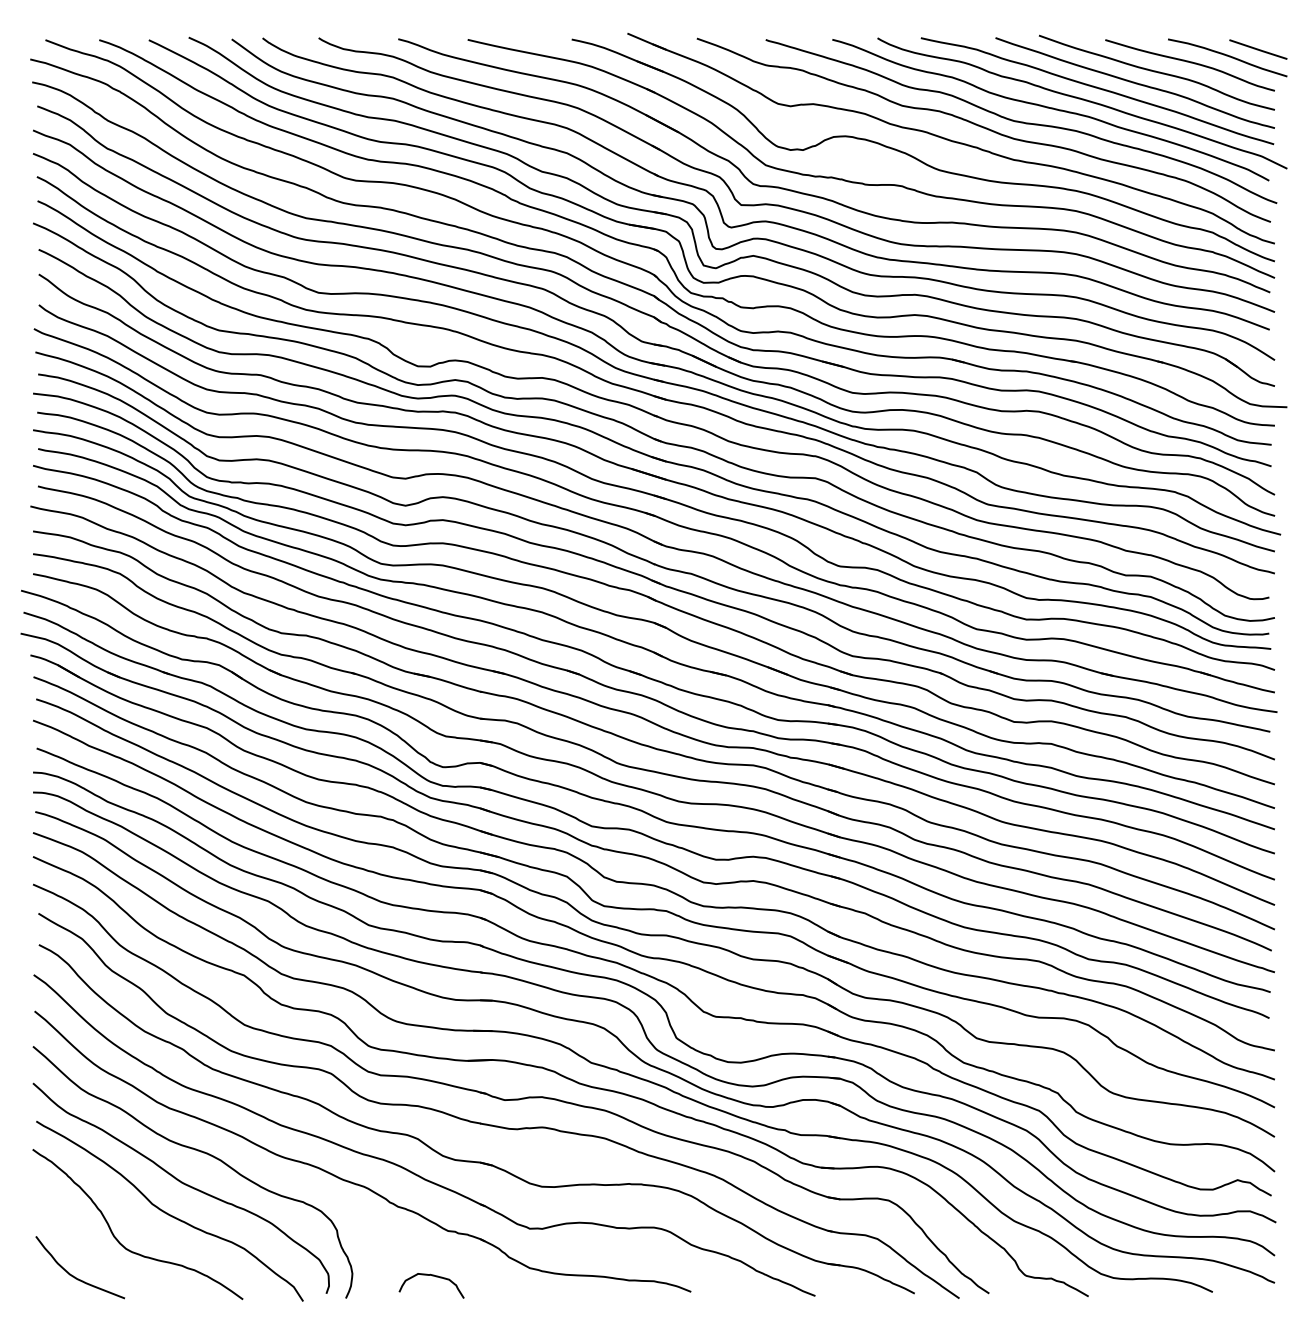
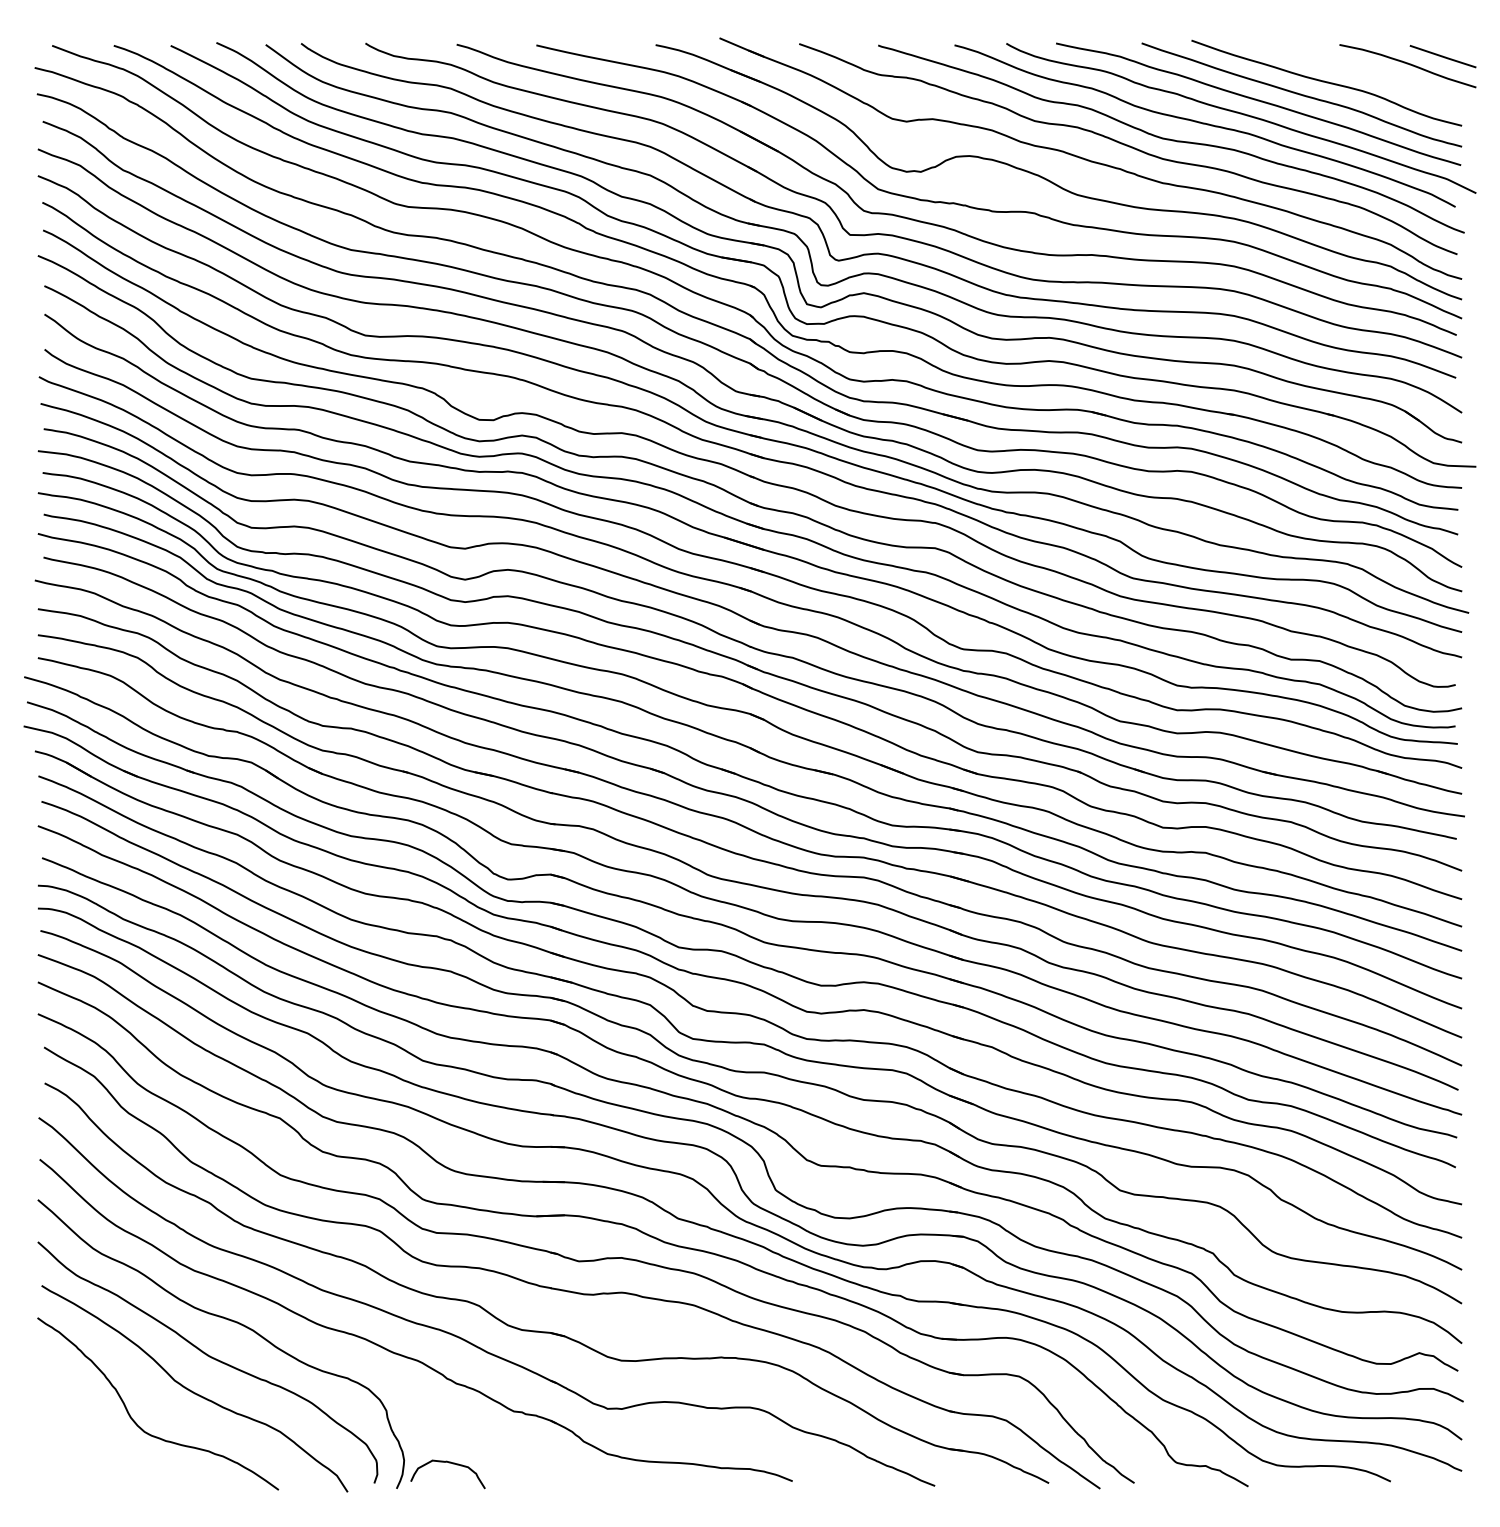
curve: (1190, 63) -> (1365, 72), removed
curve: (73, 1275) -> (84, 1462), removed
curve: (432, 1276) -> (449, 1463), moved

